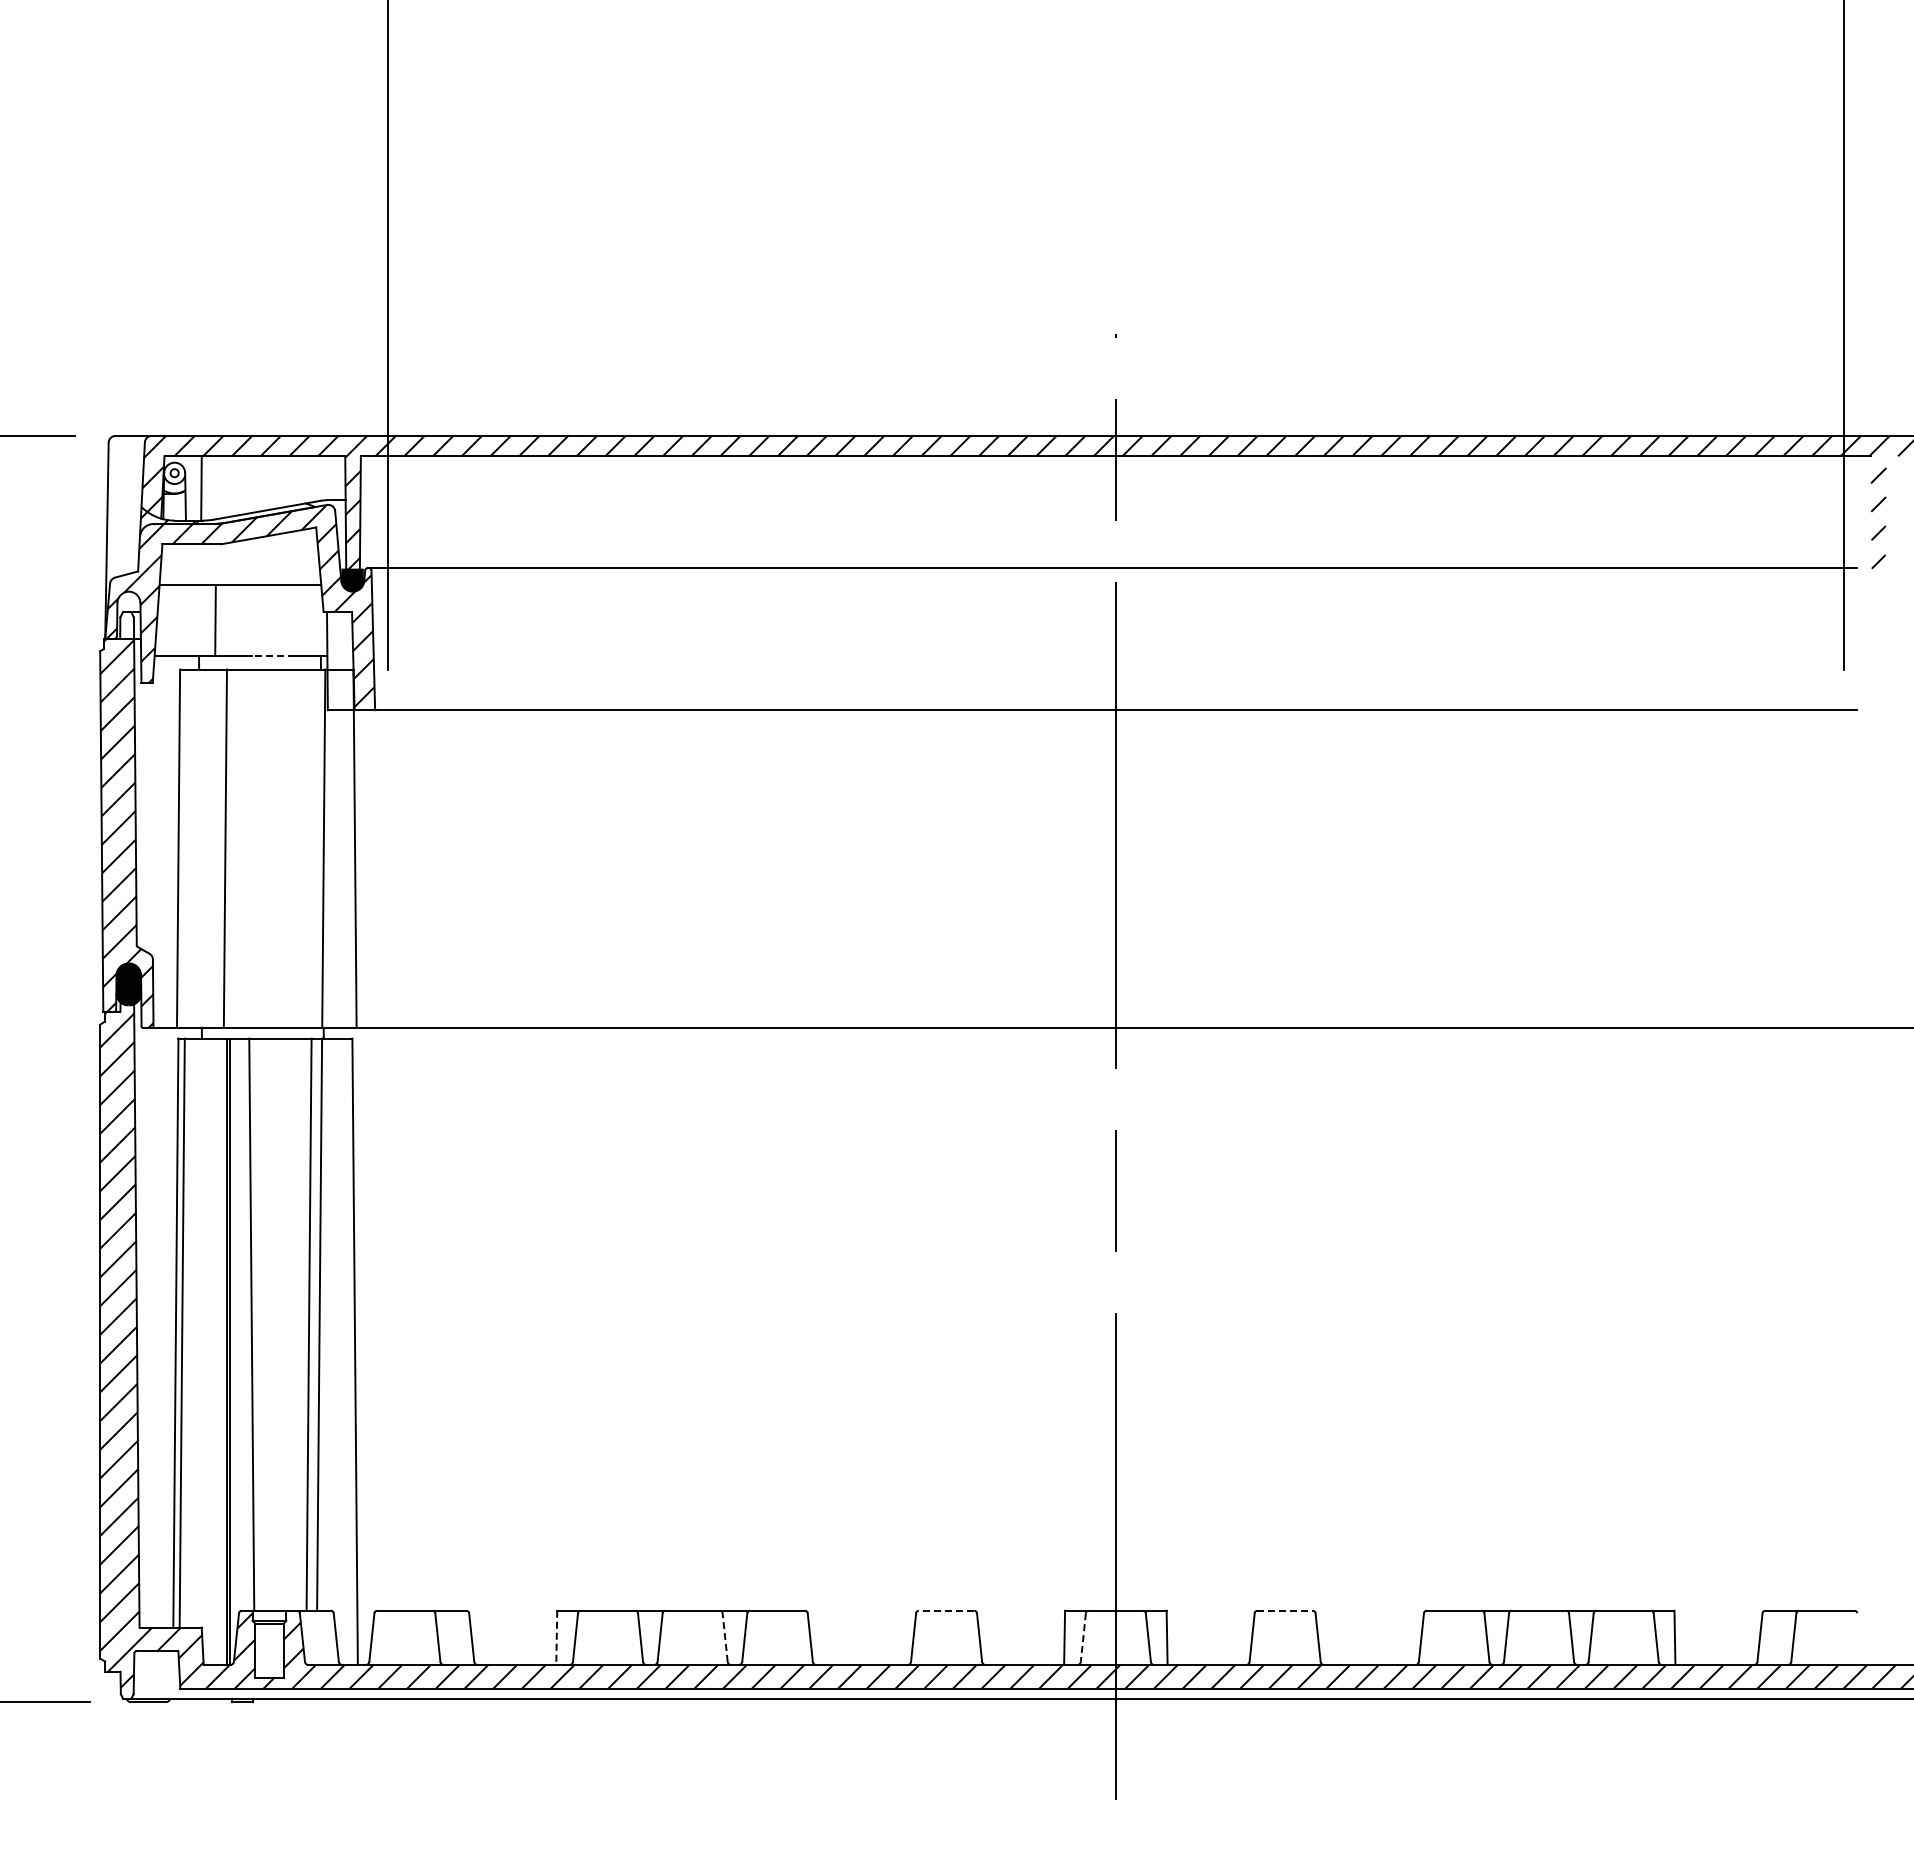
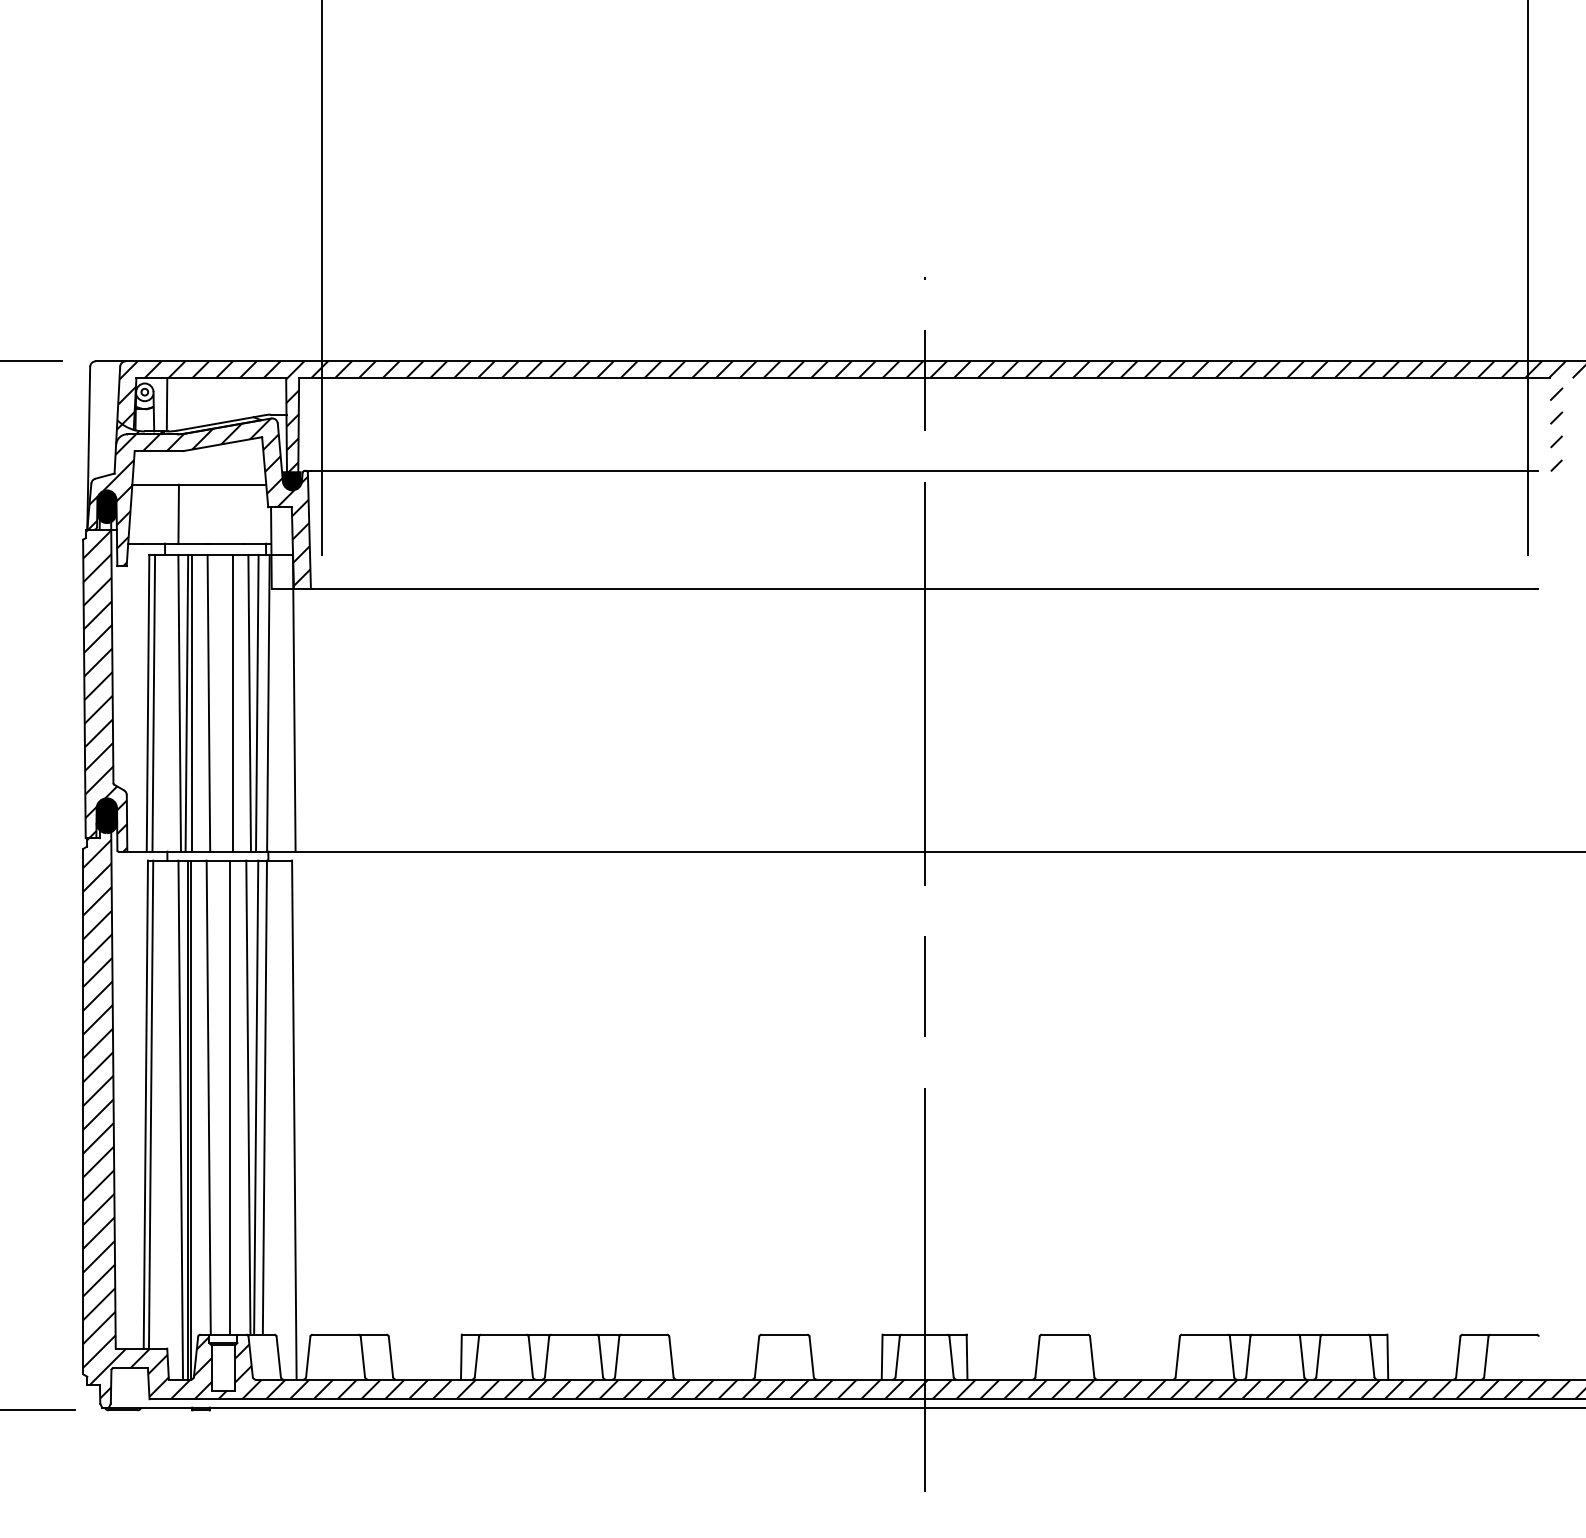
fill: (128, 611) -> (106, 506), added
line: (272, 656) -> (225, 544), dashed -> solid
line: (185, 848) -> (153, 703), added
line: (216, 848) -> (179, 703), added
line: (231, 848) -> (191, 703), added
line: (251, 848) -> (208, 703), added
line: (280, 848) -> (232, 703), added
line: (300, 848) -> (249, 703), added
line: (309, 848) -> (256, 703), added
line: (278, 1324) -> (230, 1097), added
line: (299, 1324) -> (248, 1097), added
line: (217, 1351) -> (180, 1119), added
line: (946, 1610) -> (784, 1334), dashed -> solid
line: (1285, 1610) -> (1065, 1334), dashed -> solid
line: (725, 1637) -> (601, 1356), dashed -> solid
line: (556, 1638) -> (461, 1357), dashed -> solid
line: (1083, 1638) -> (897, 1357), dashed -> solid

